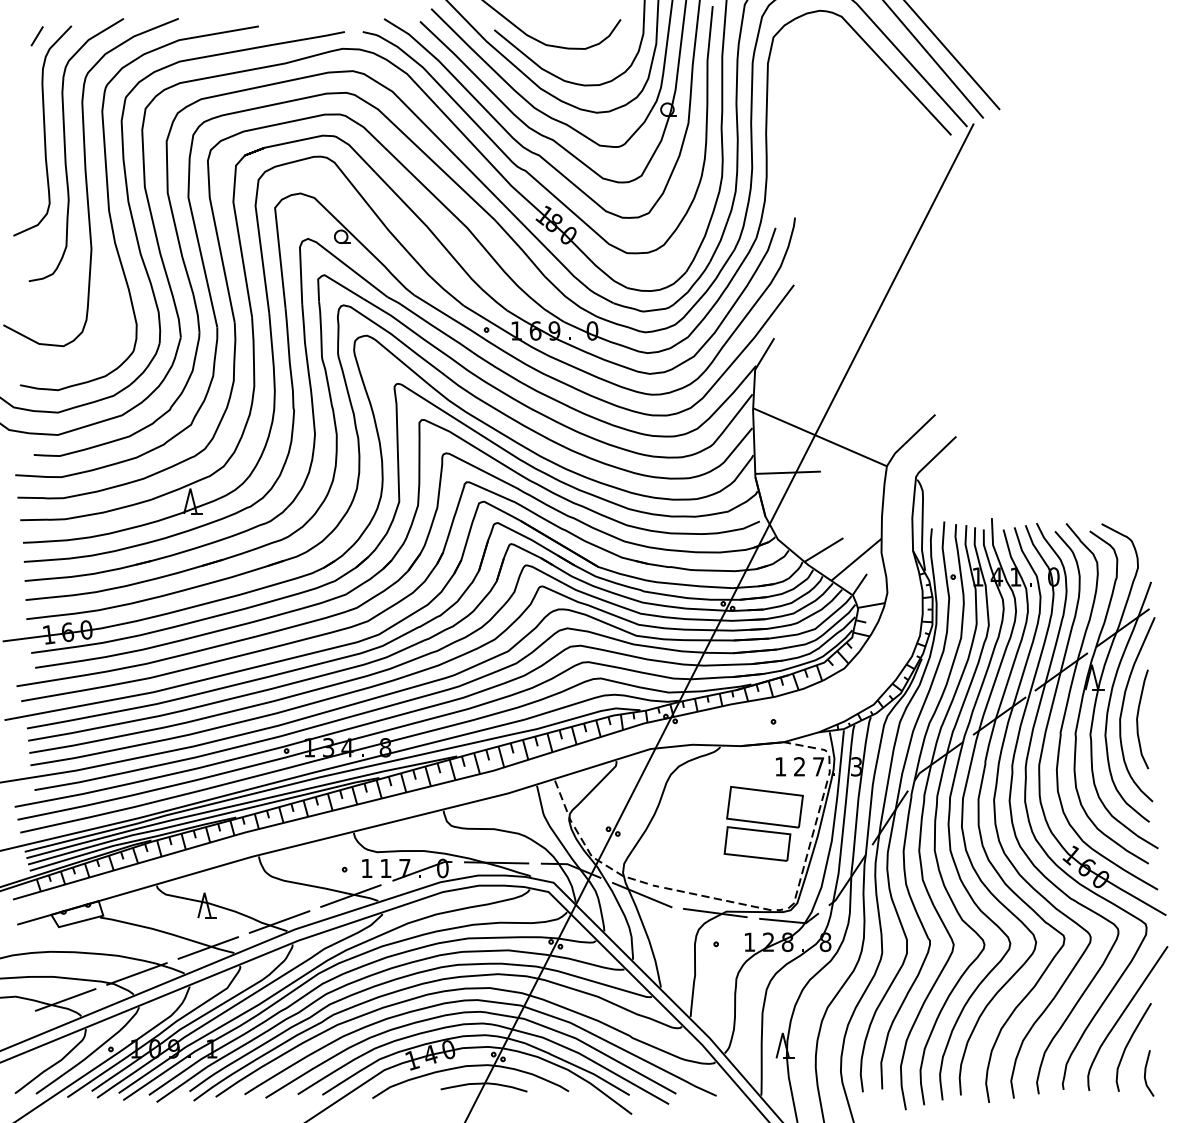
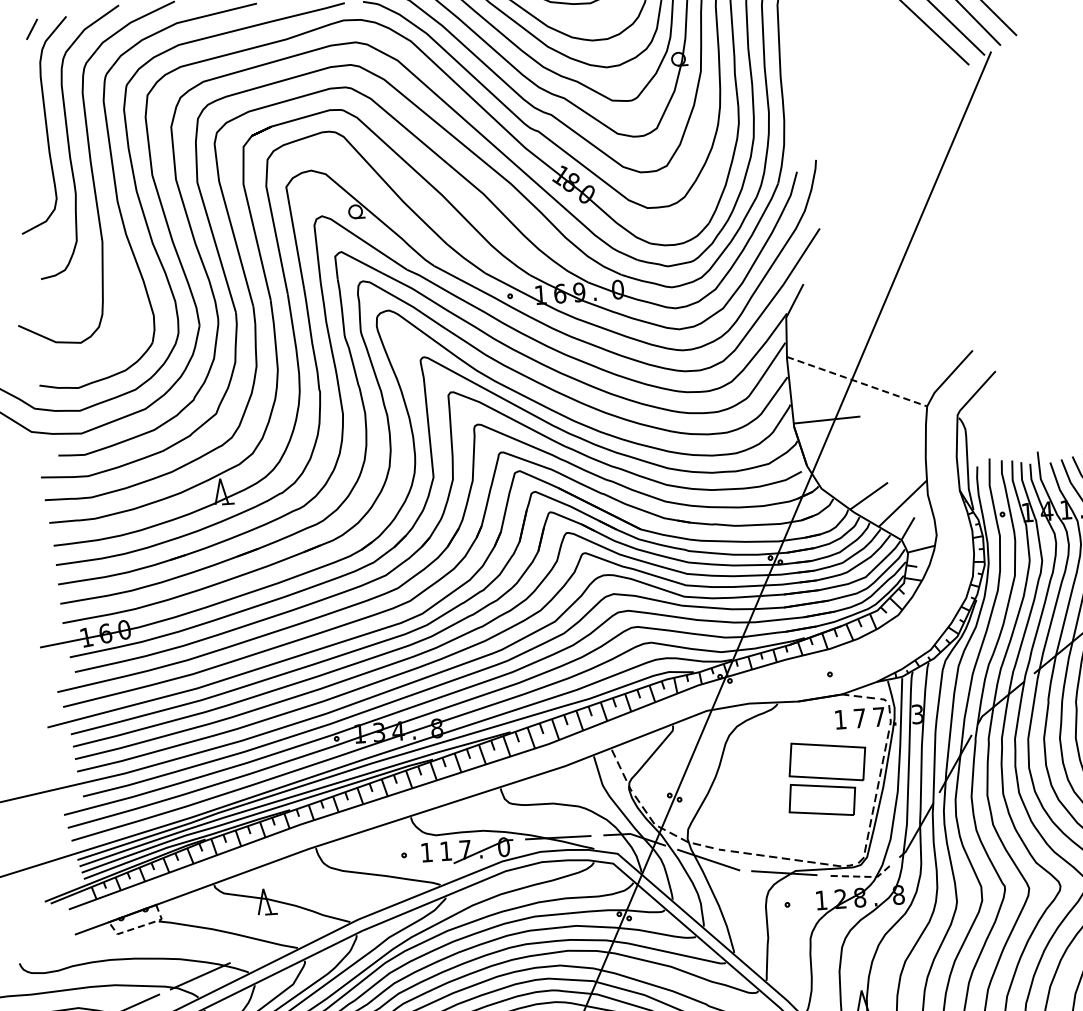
line: (820, 437) -> (857, 381), solid -> dashed
text: (799, 766) -> (859, 718), 2 -> 7
line: (350, 895) -> (411, 881), removed
line: (81, 921) -> (140, 926), solid -> dashed
line: (279, 921) -> (341, 912), removed
line: (791, 921) -> (862, 876), solid -> dashed
line: (208, 947) -> (271, 944), removed

